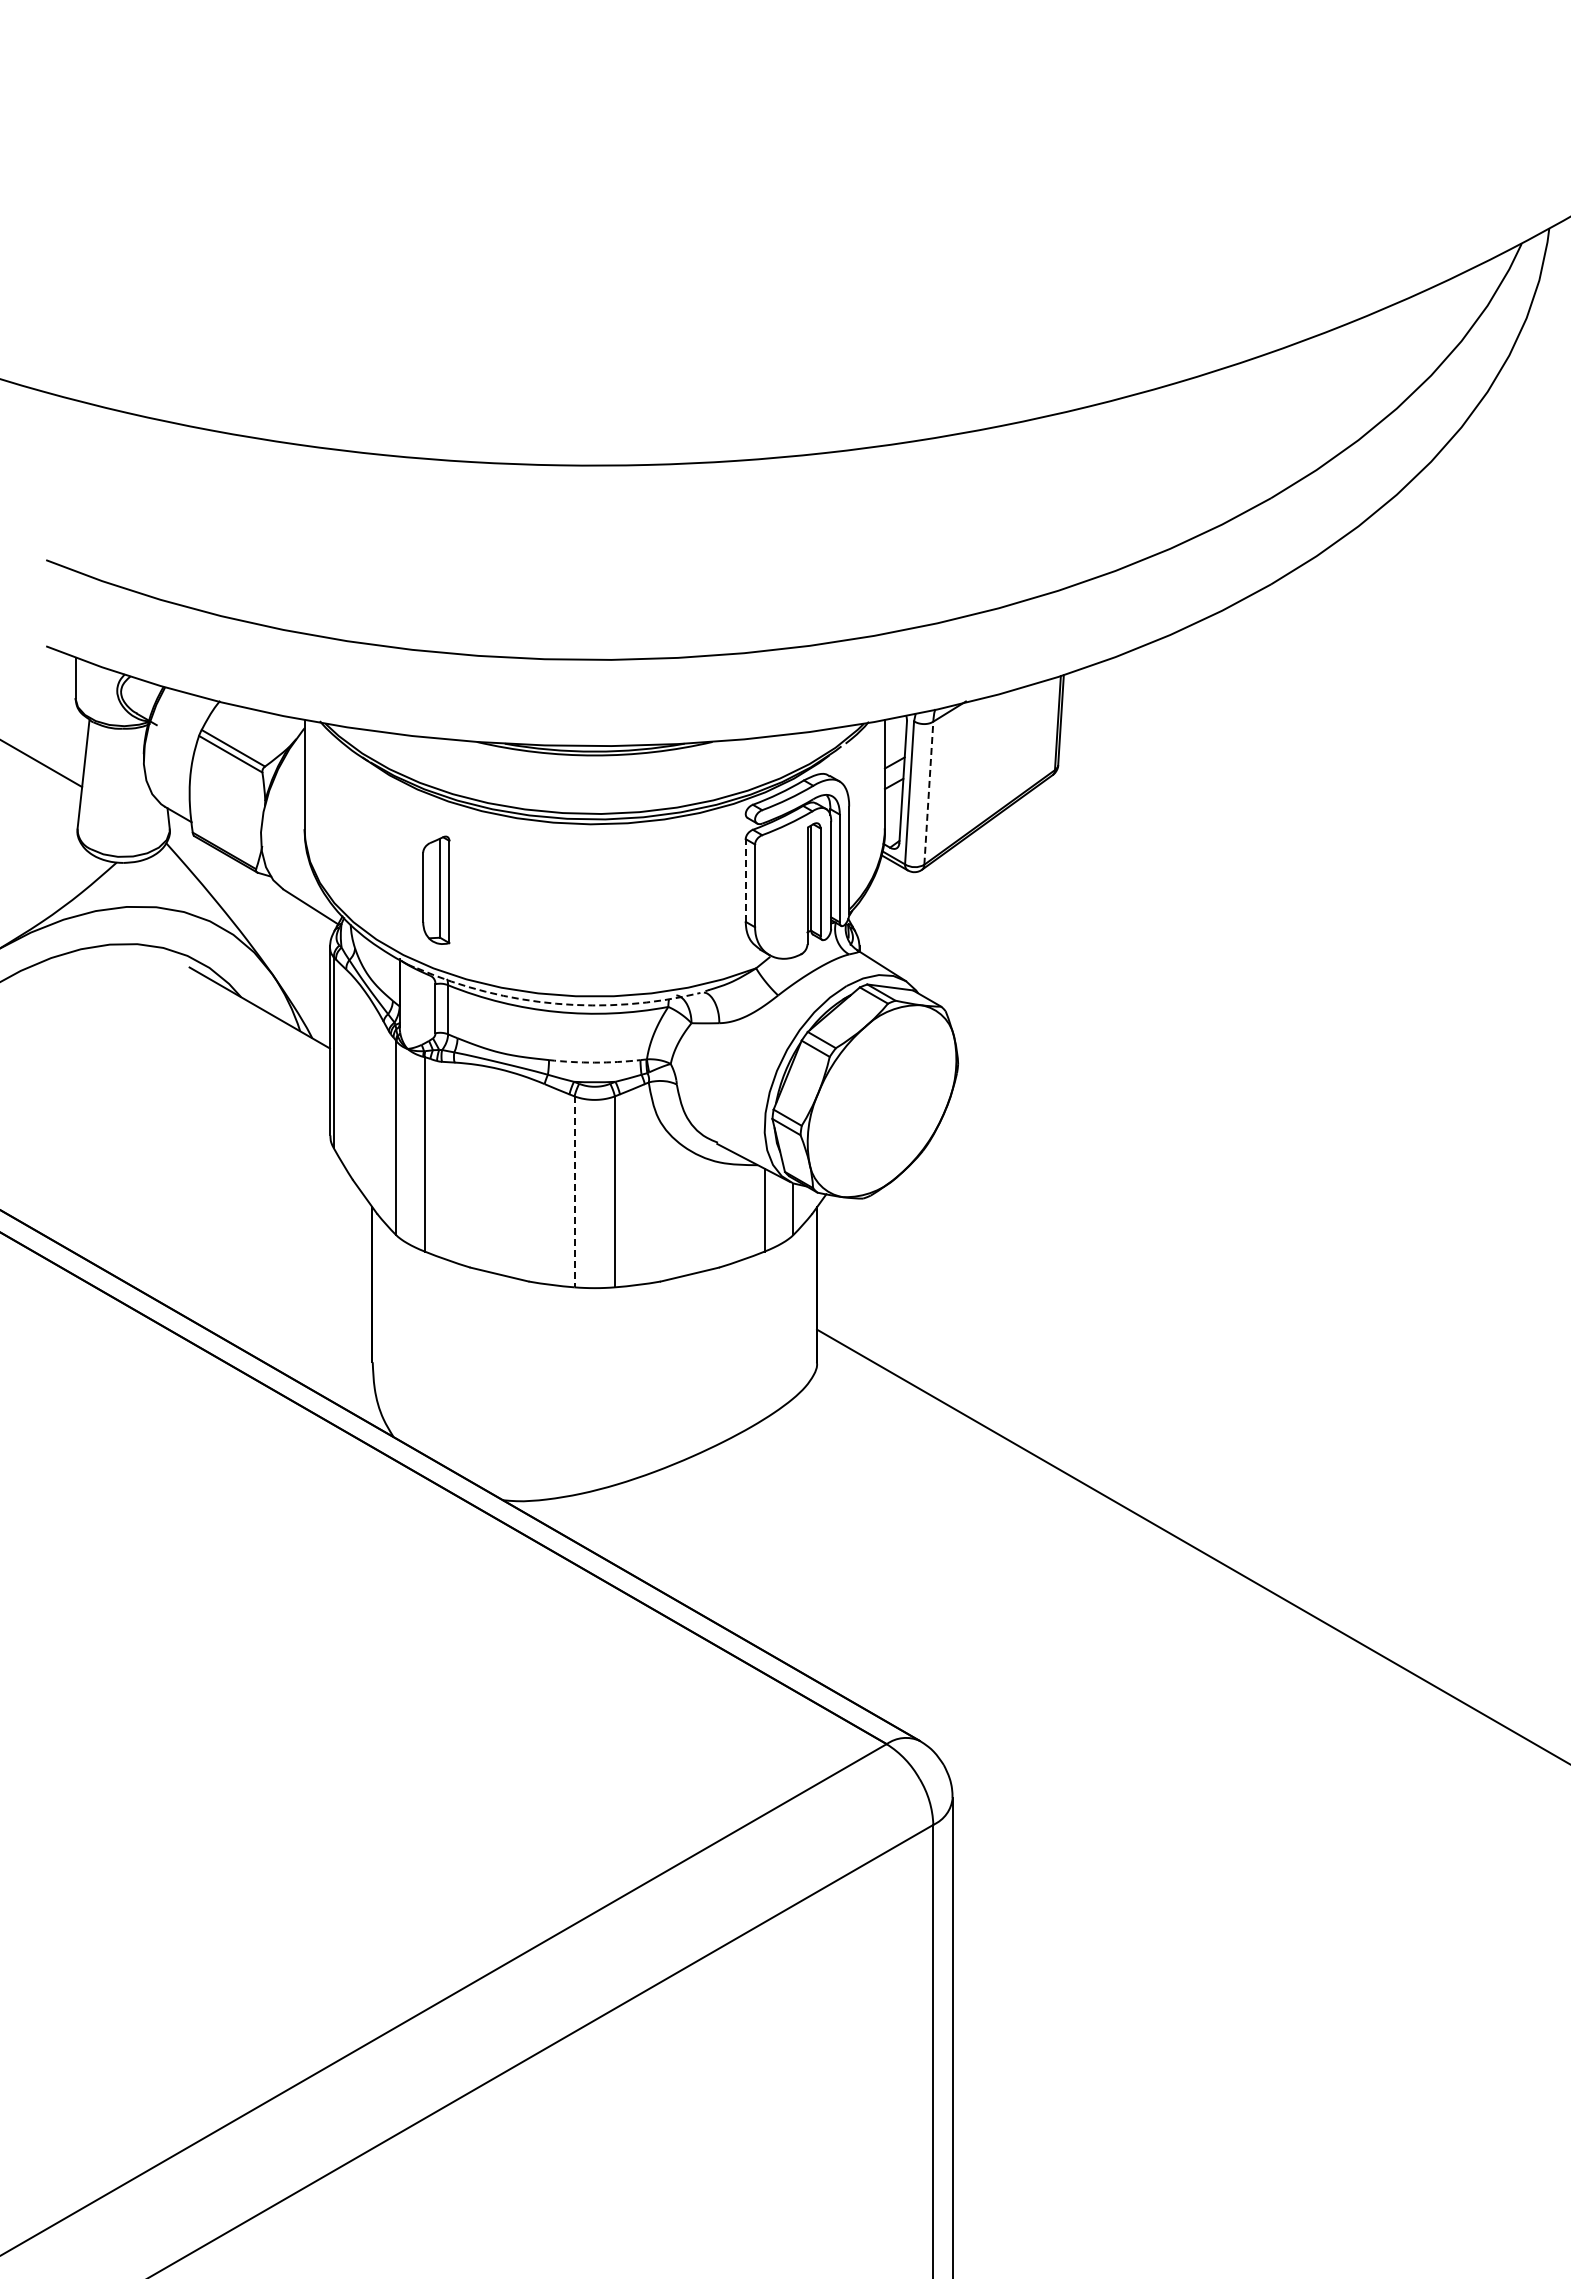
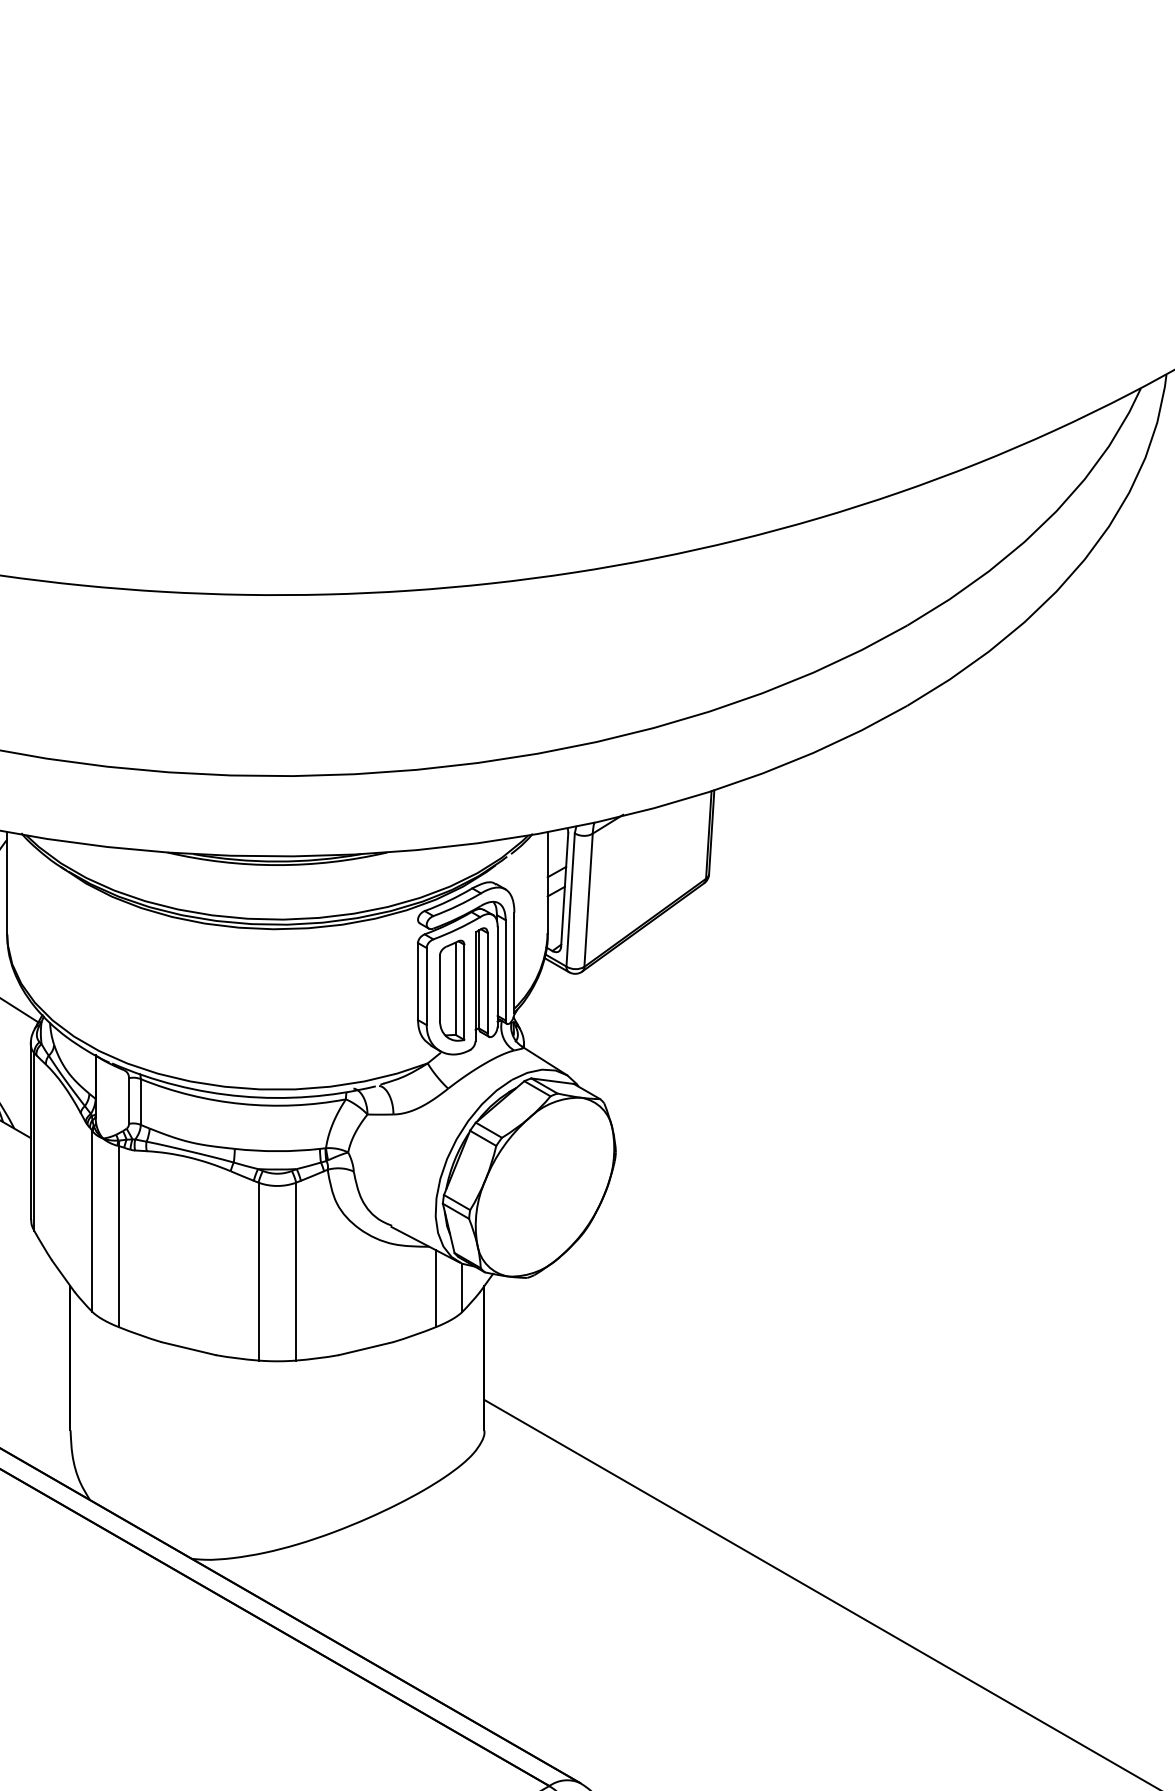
line: (928, 793) -> (588, 900), dashed -> solid
line: (745, 880) -> (417, 981), dashed -> solid
part: (436, 889) -> (452, 989), moved
arc: (556, 1003) -> (241, 1096), dashed -> solid
arc: (594, 1062) -> (277, 1151), dashed -> solid
line: (574, 1192) -> (258, 1272), dashed -> solid

